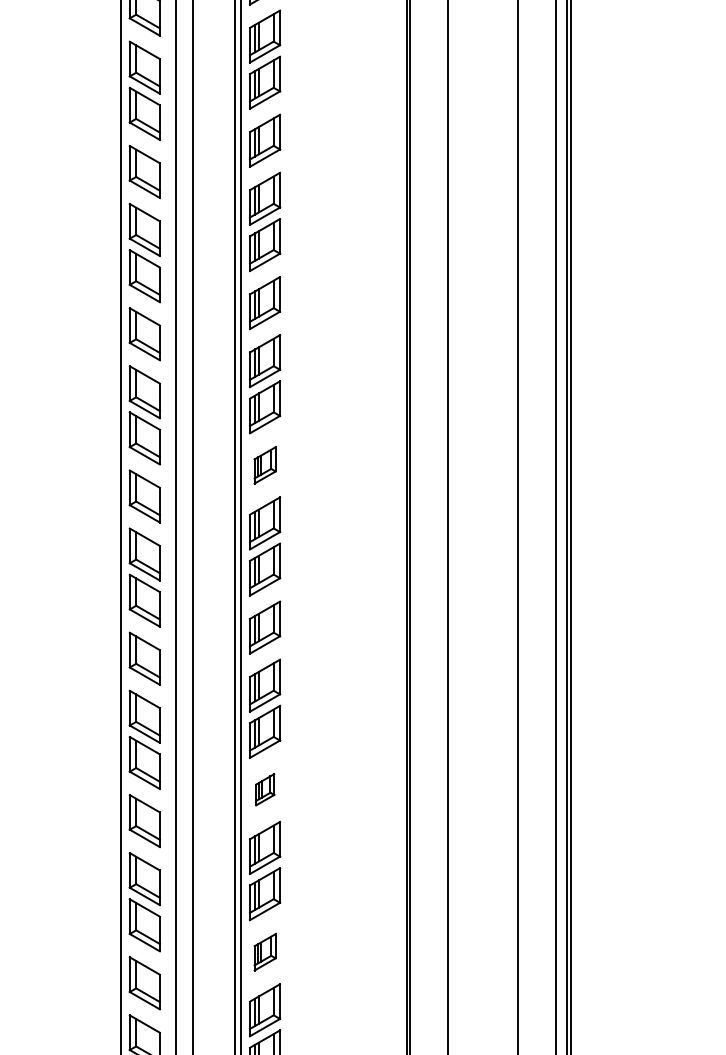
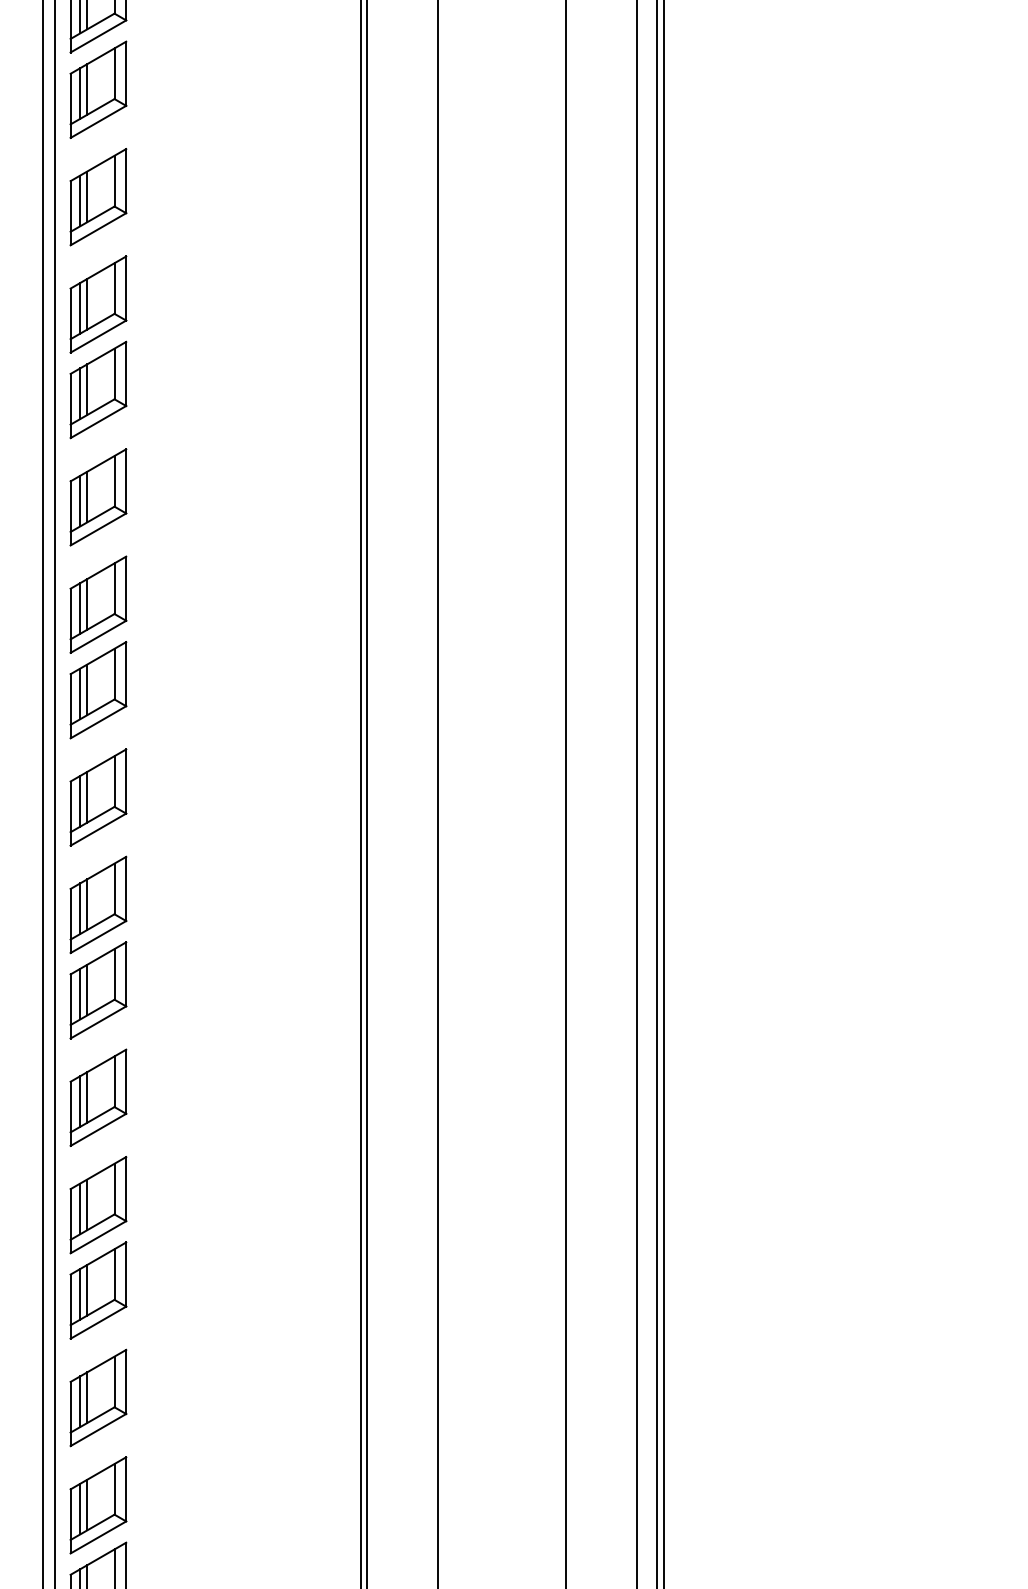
part: (265, 465) -> (99, 497), size x1.43
part: (265, 789) -> (99, 1096), size x1.67
part: (265, 952) -> (99, 1398), size x1.43

